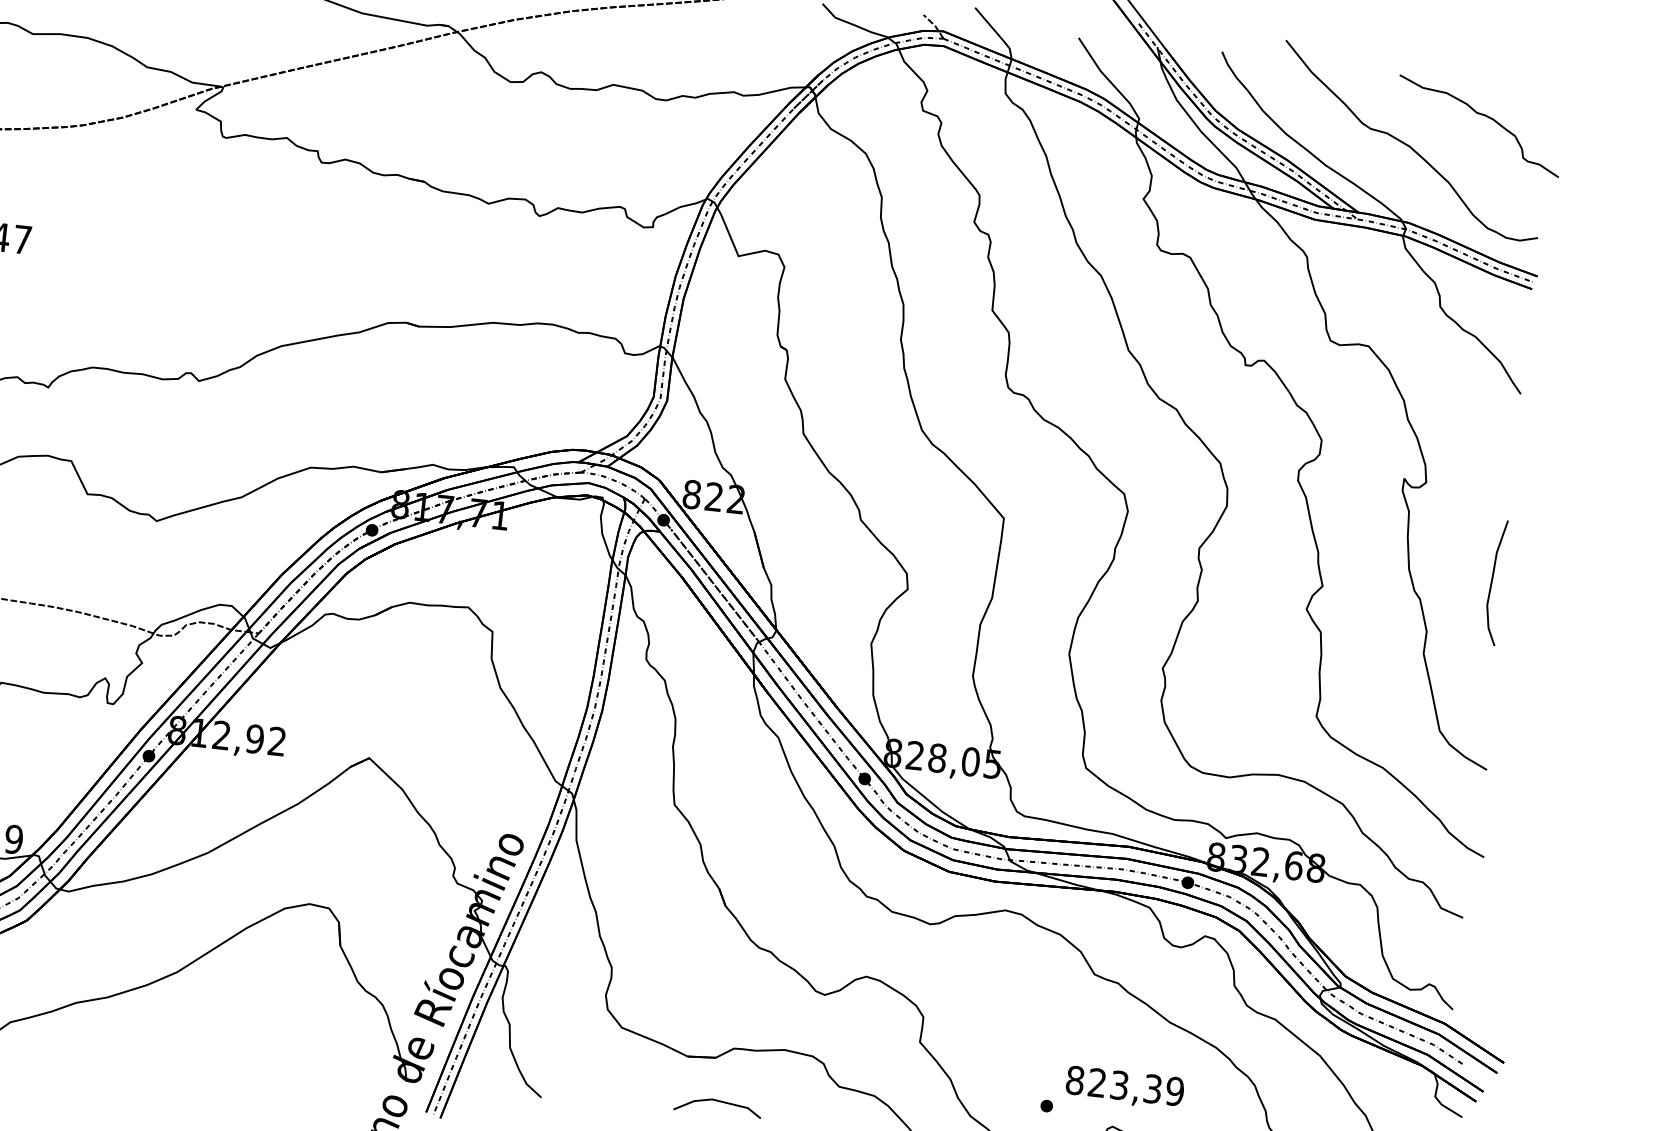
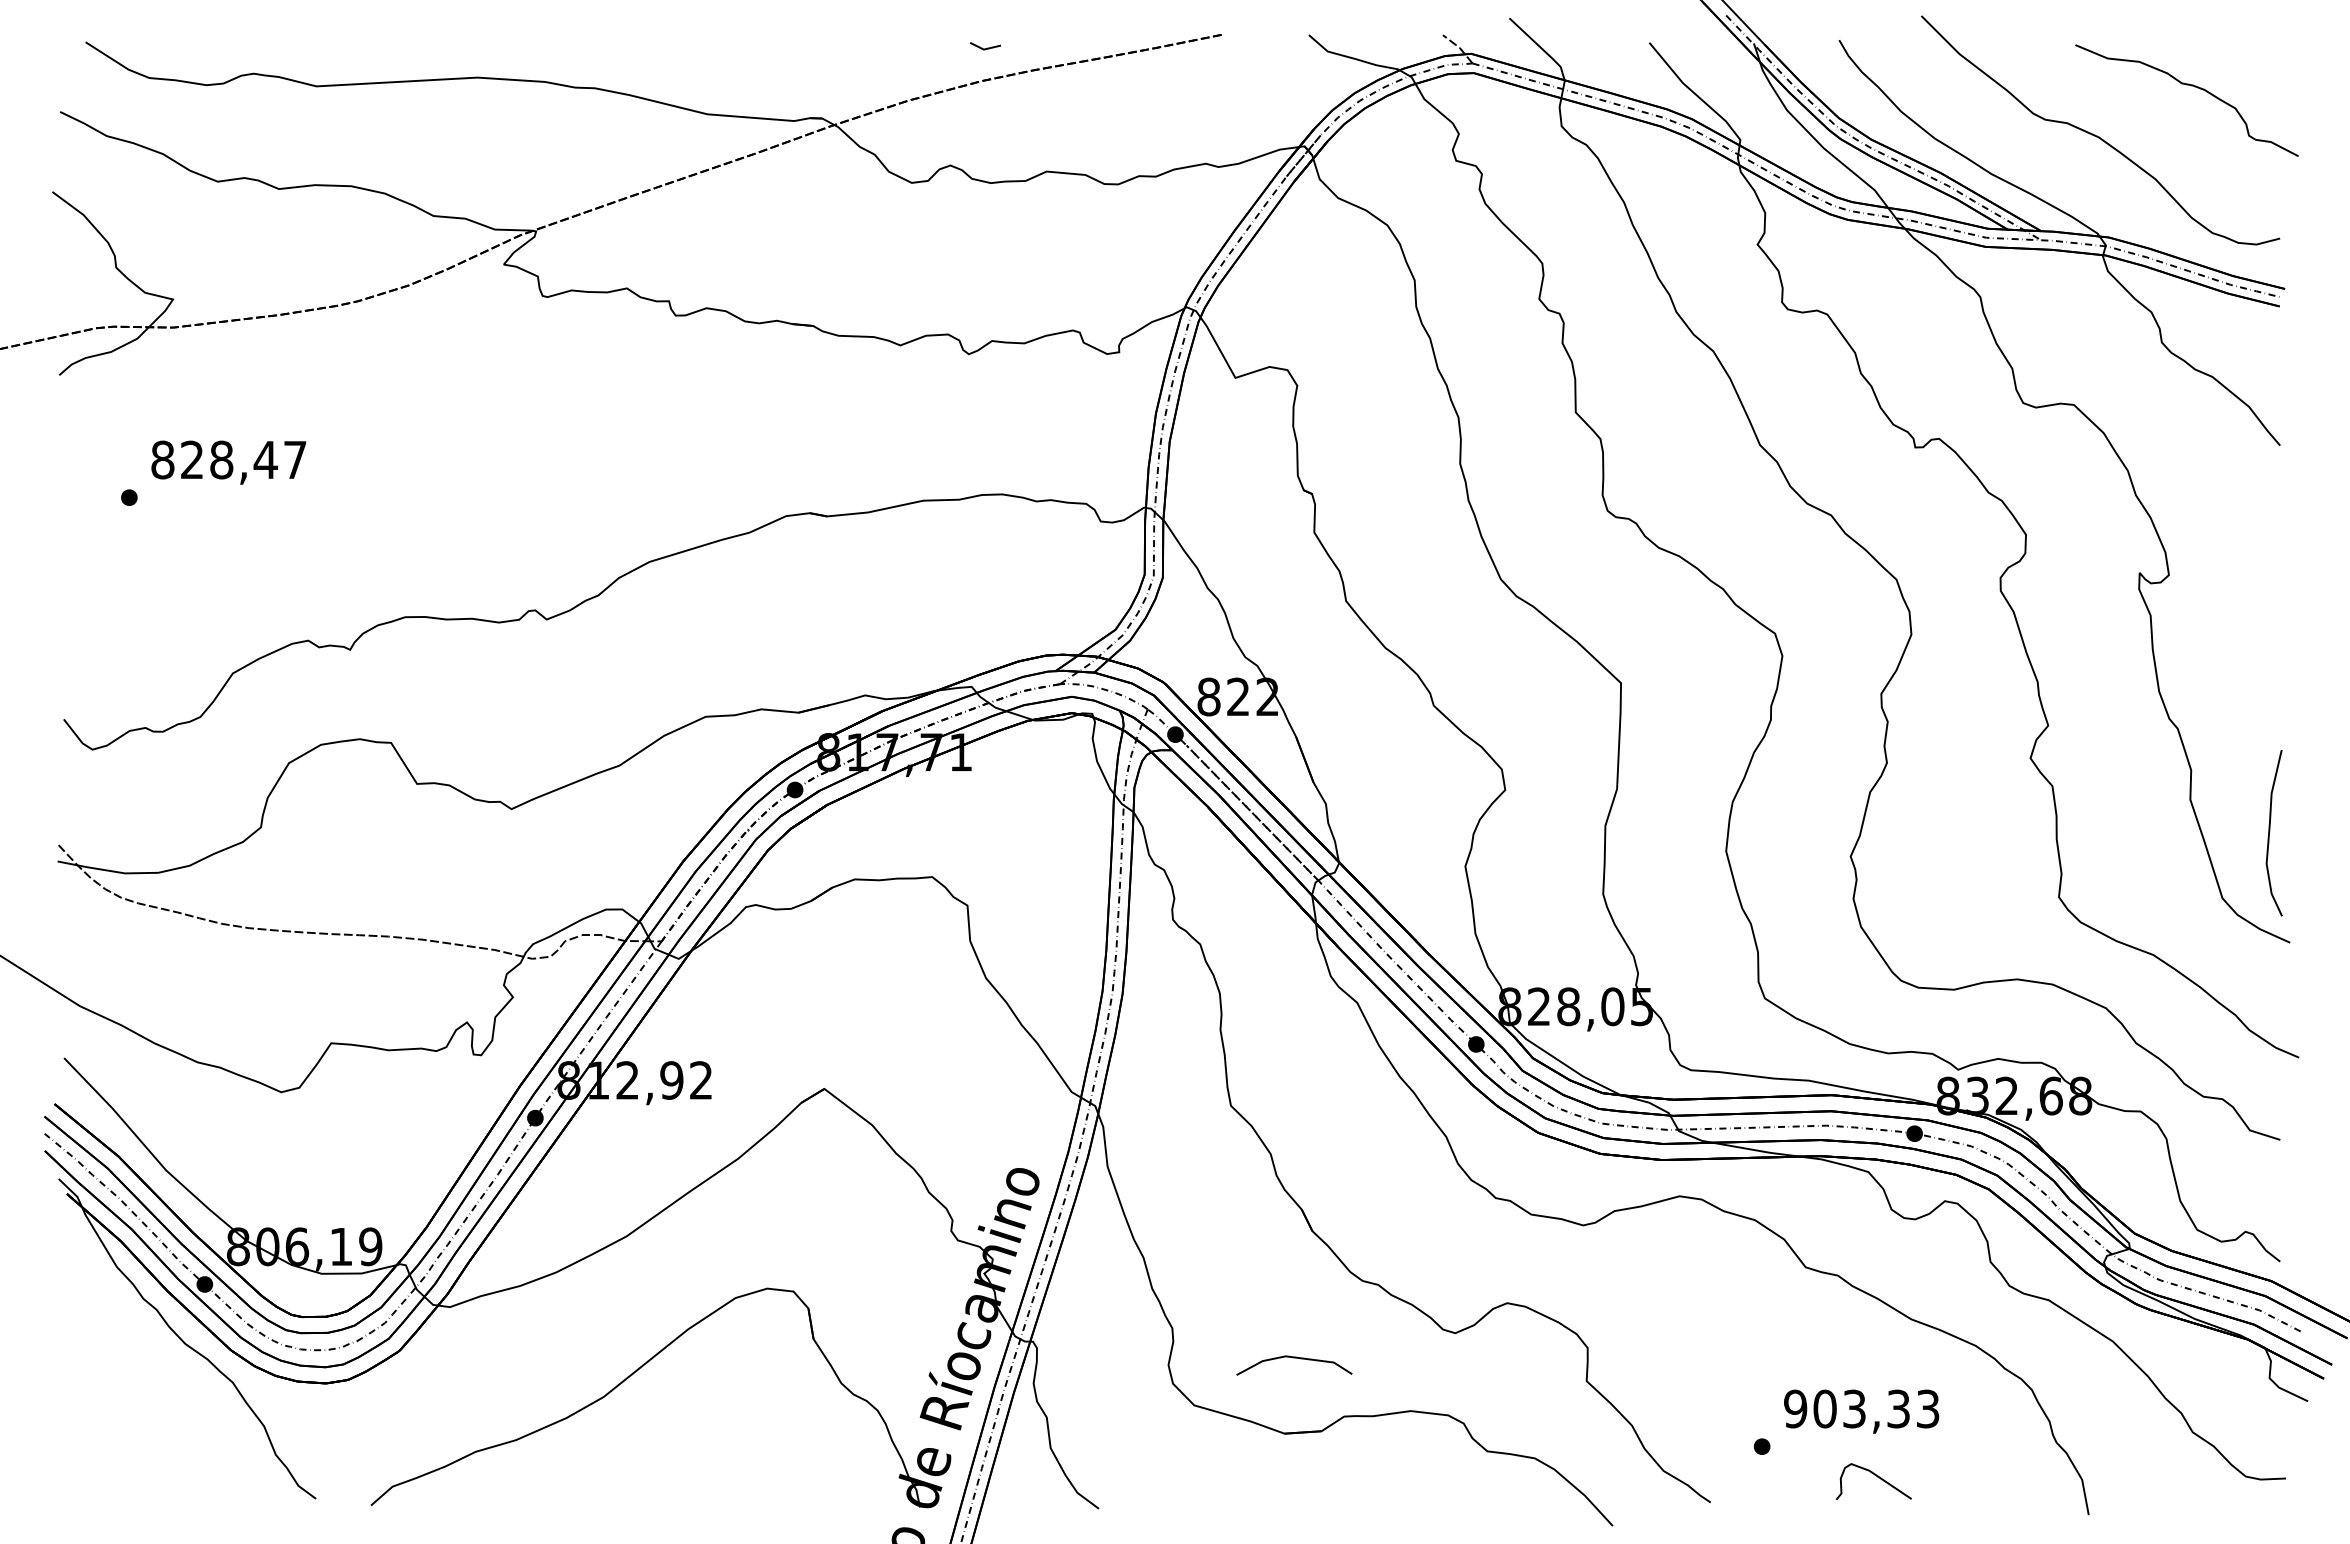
curve: (1492, 581) -> (2270, 831), moved
text: (1124, 1085) -> (1861, 1408), 823,39 -> 903,33
line: (718, 1101) -> (1294, 1358), moved

